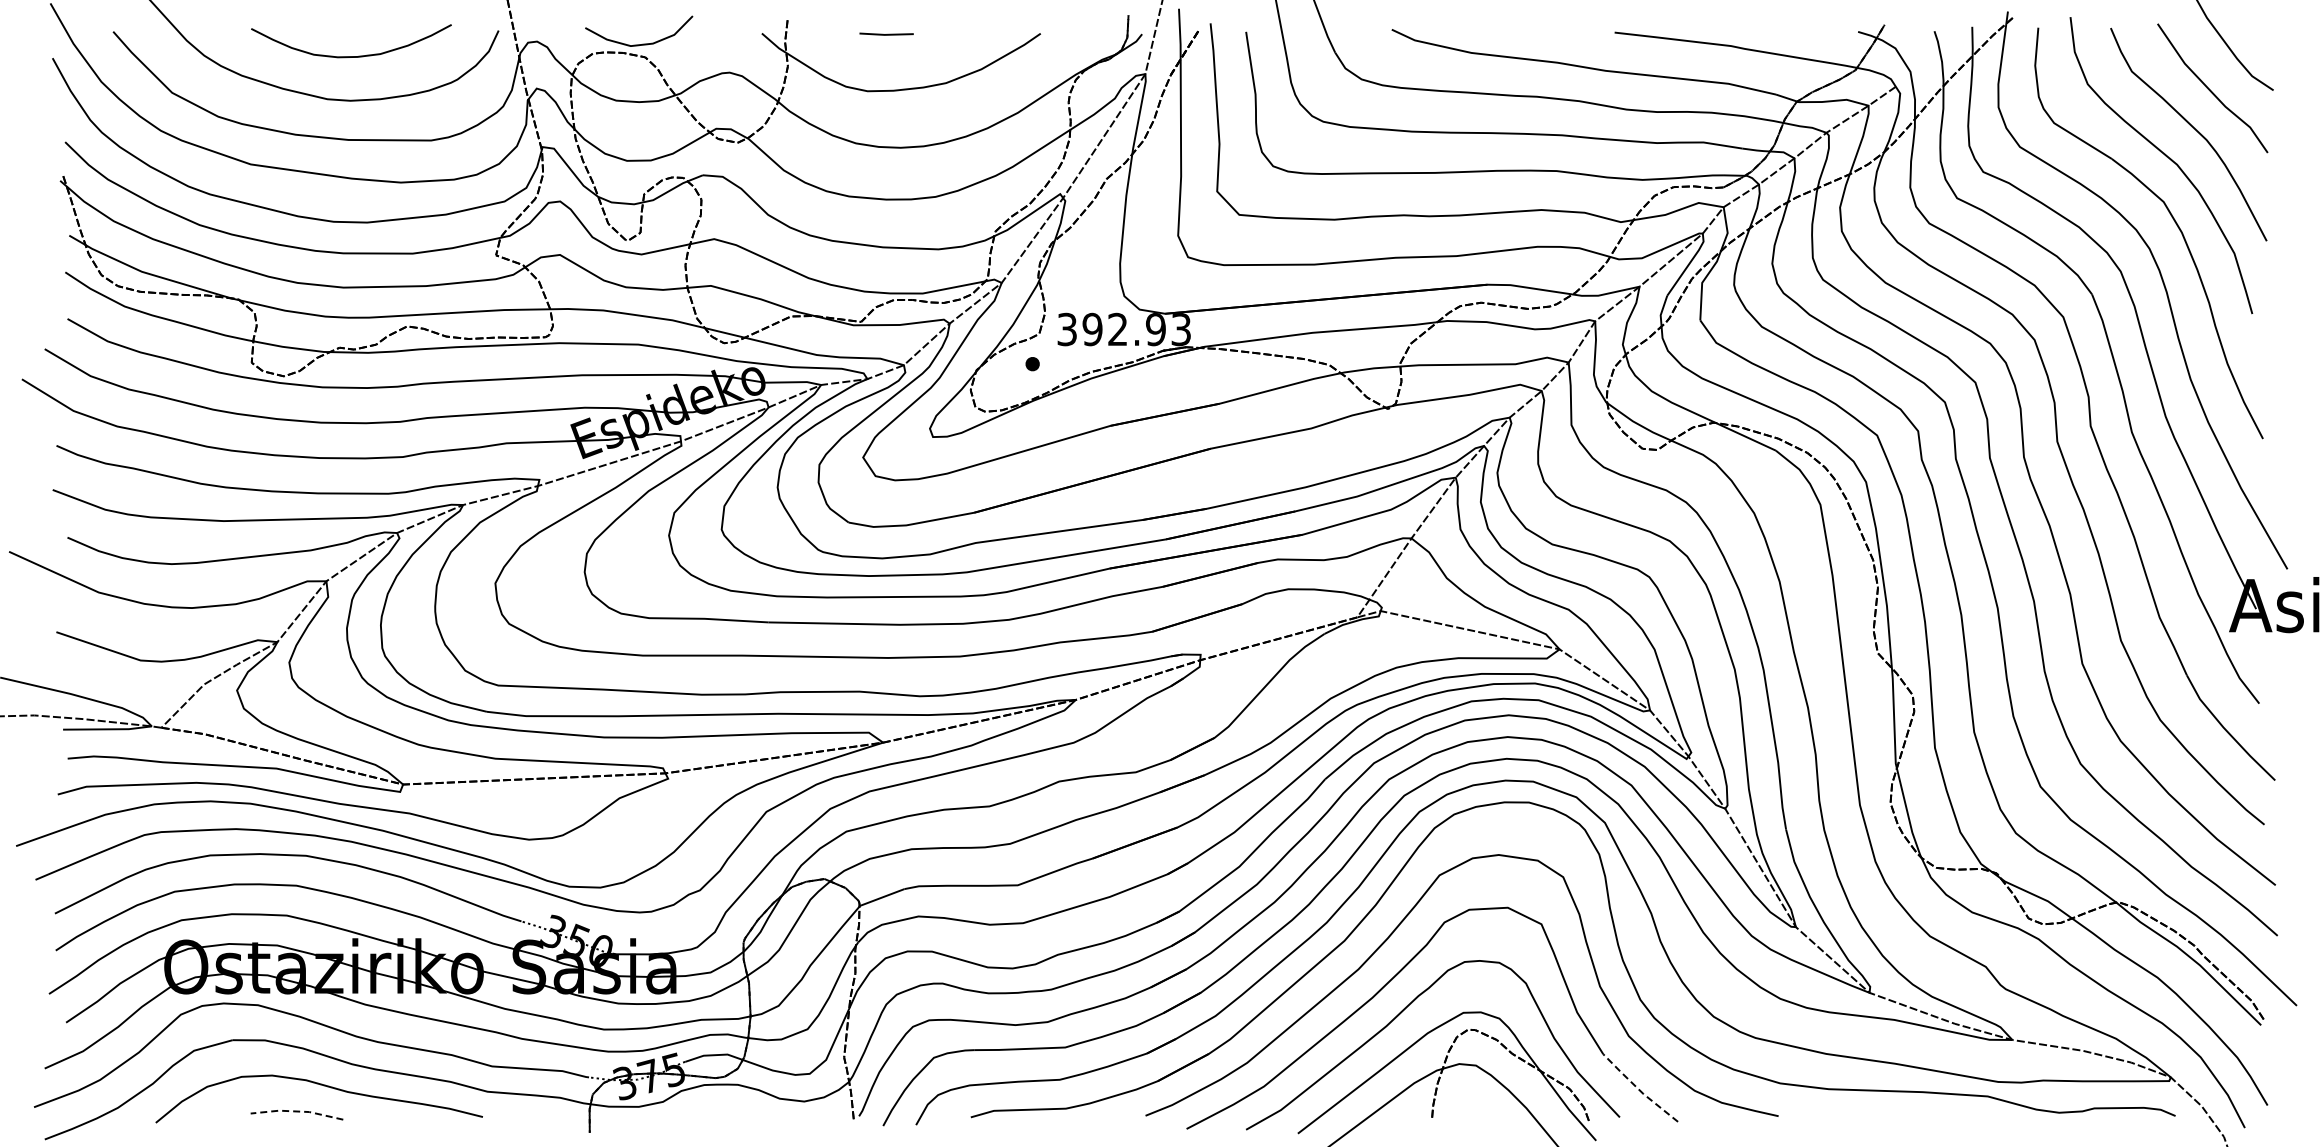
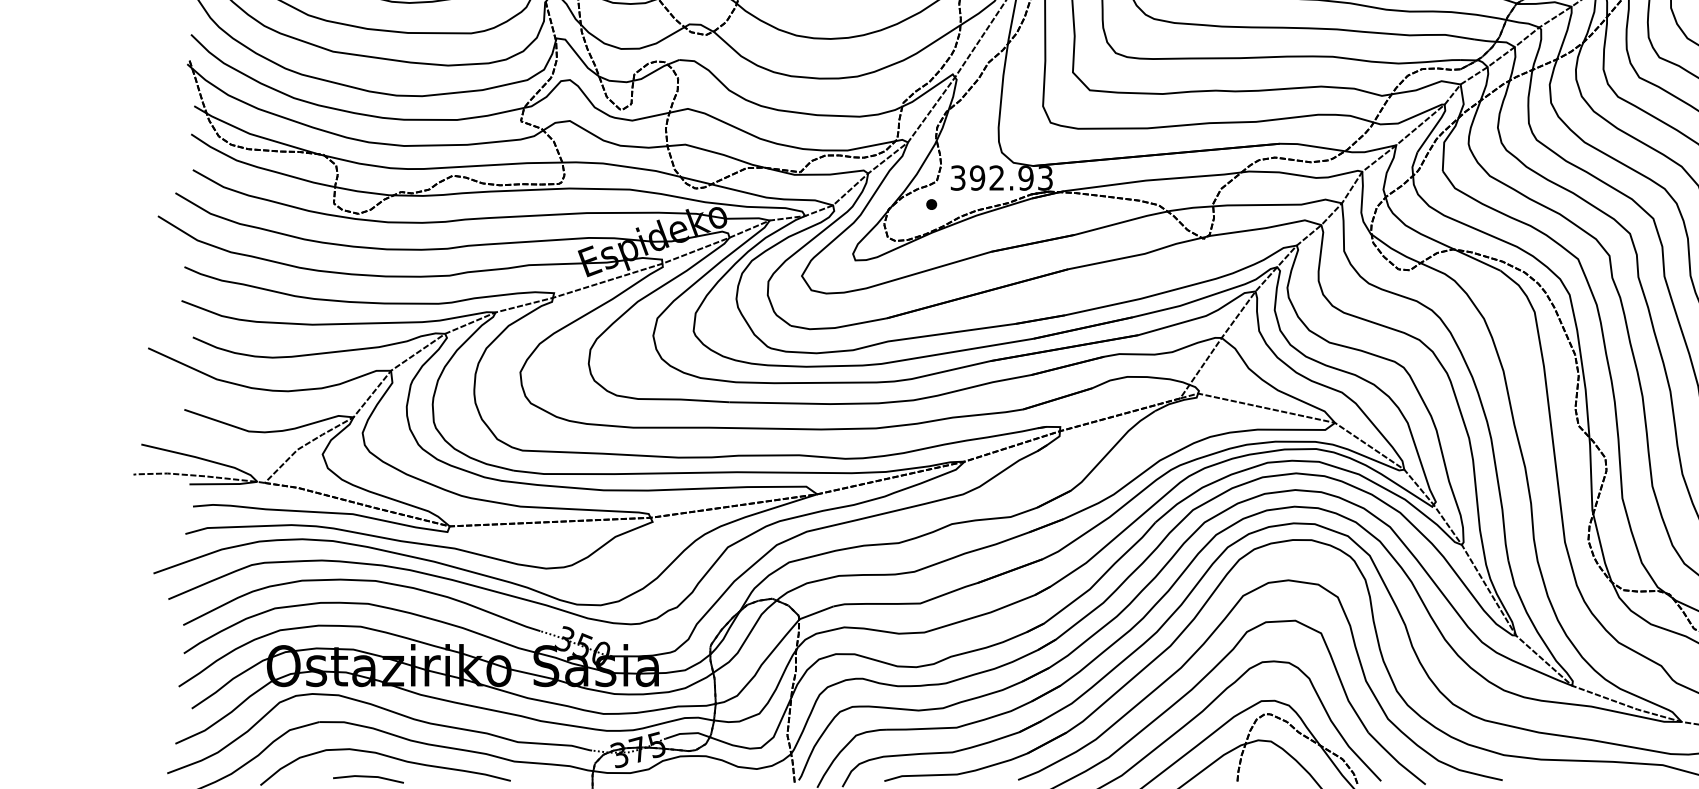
line: (1638, 1089) -> (1395, 759), dashed -> solid
line: (296, 1111) -> (368, 776), dashed -> solid

